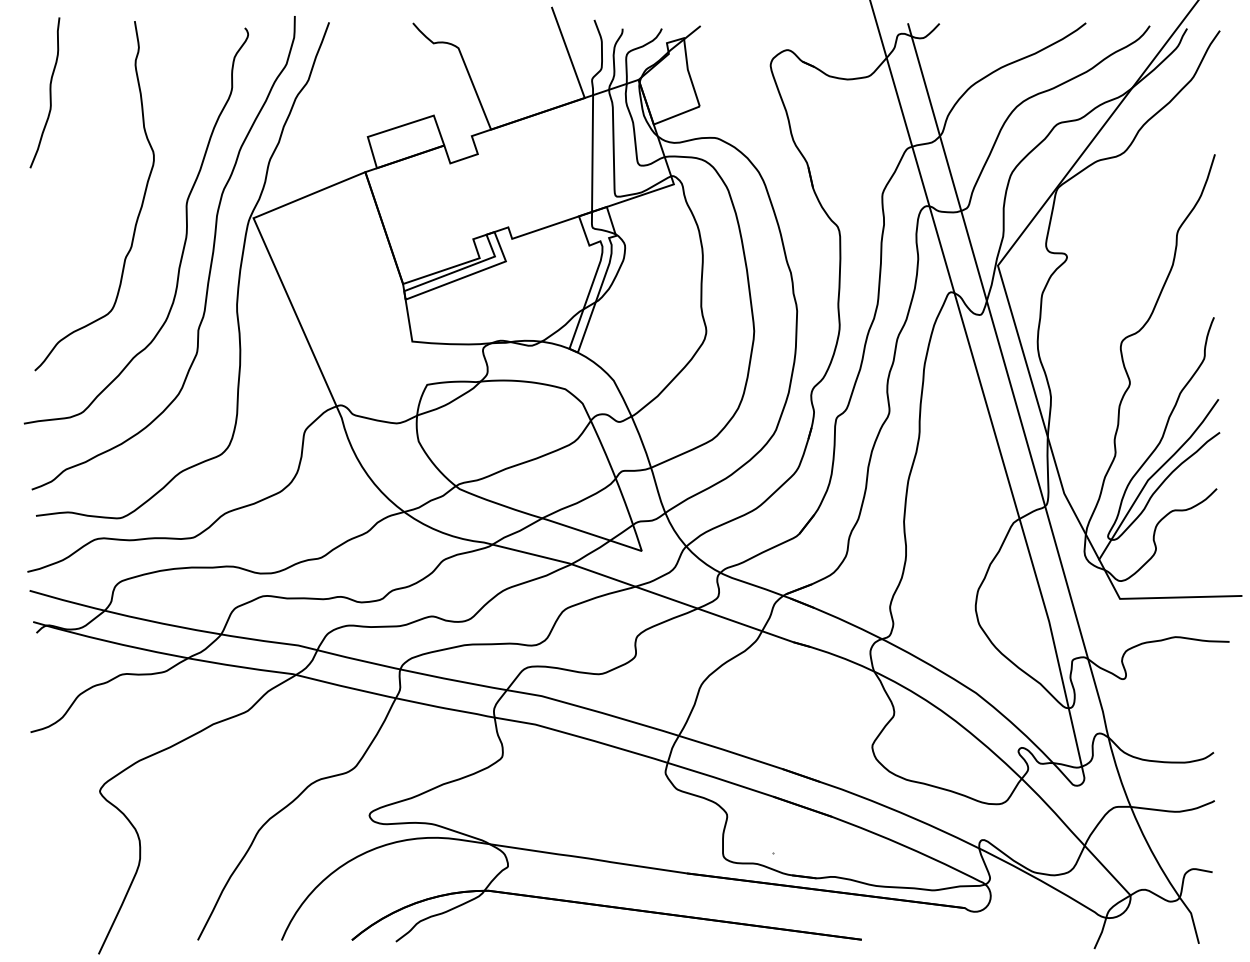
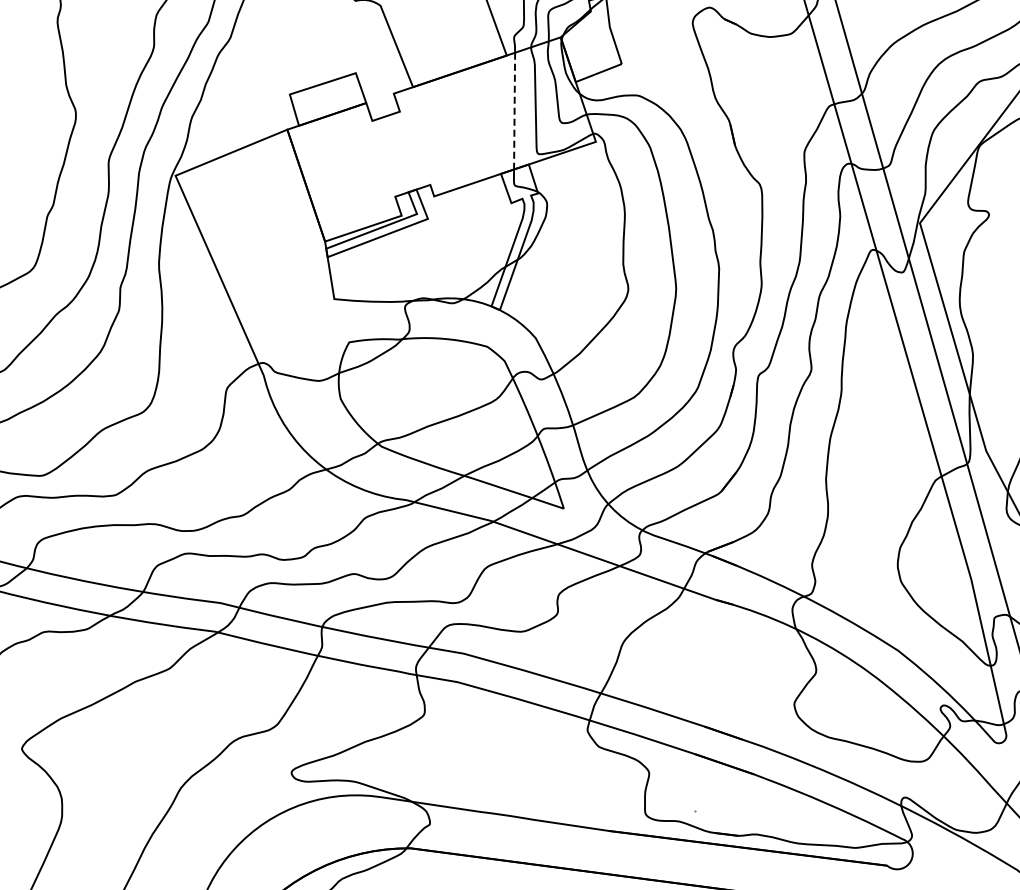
line: (592, 154) -> (514, 112), solid -> dashed

